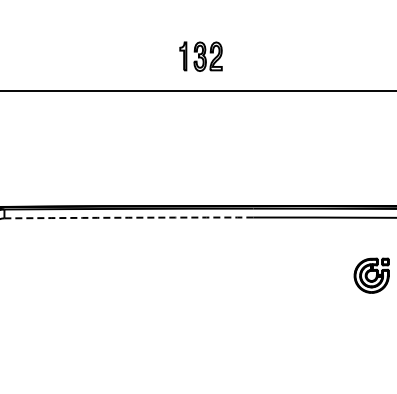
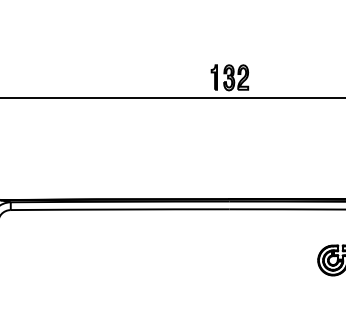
part: (200, 56) -> (229, 77), moved
arc: (128, 217) -> (119, 209), dashed -> solid

